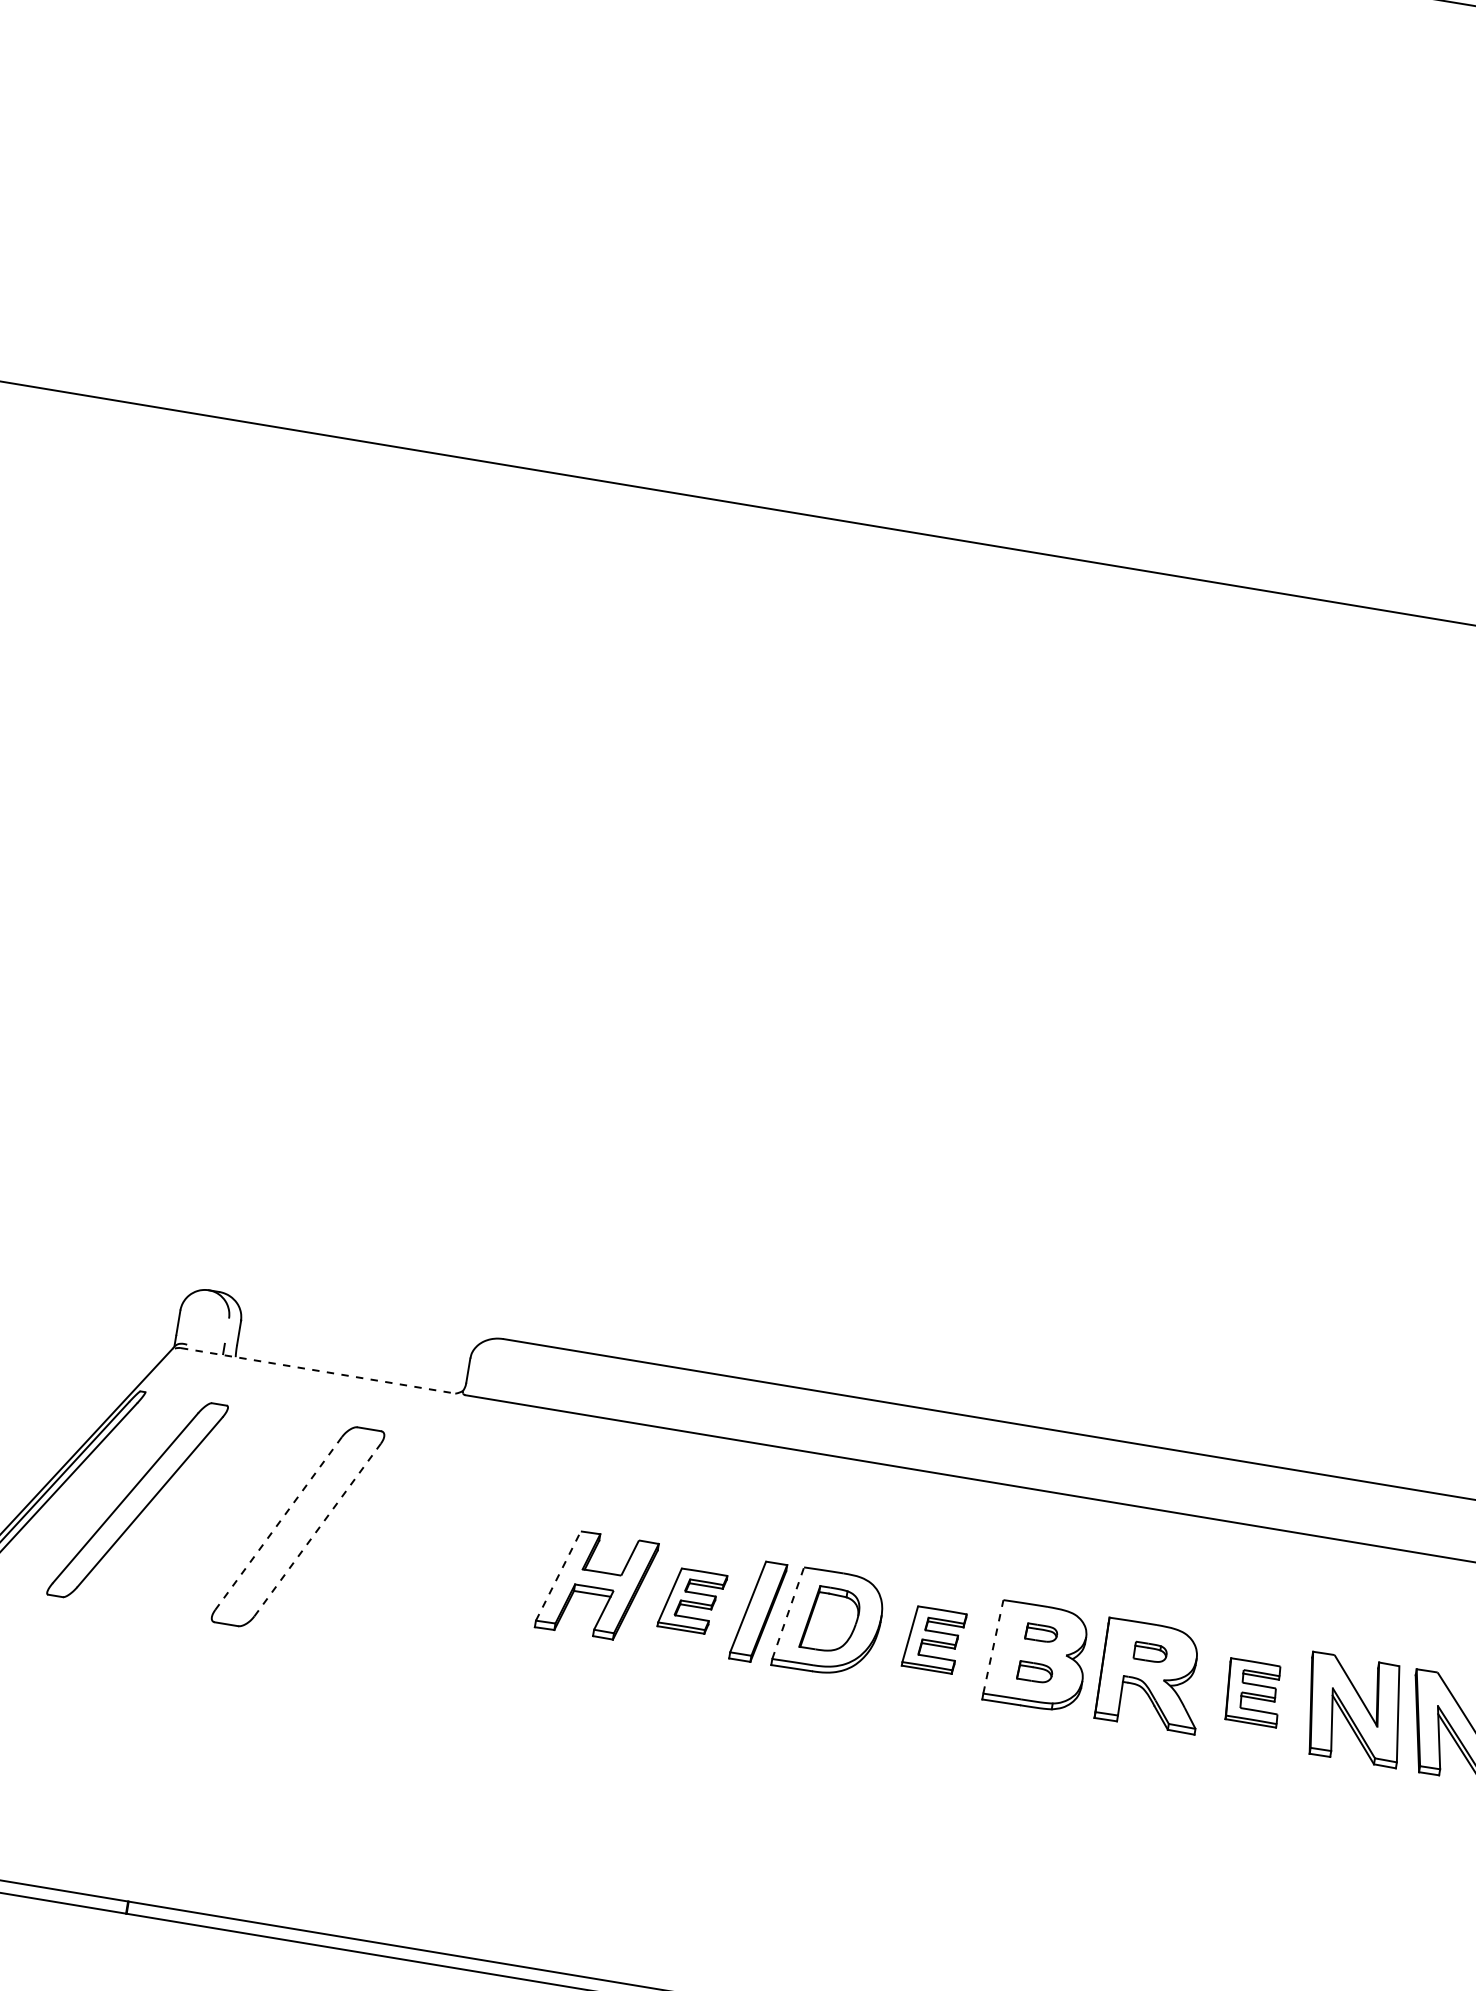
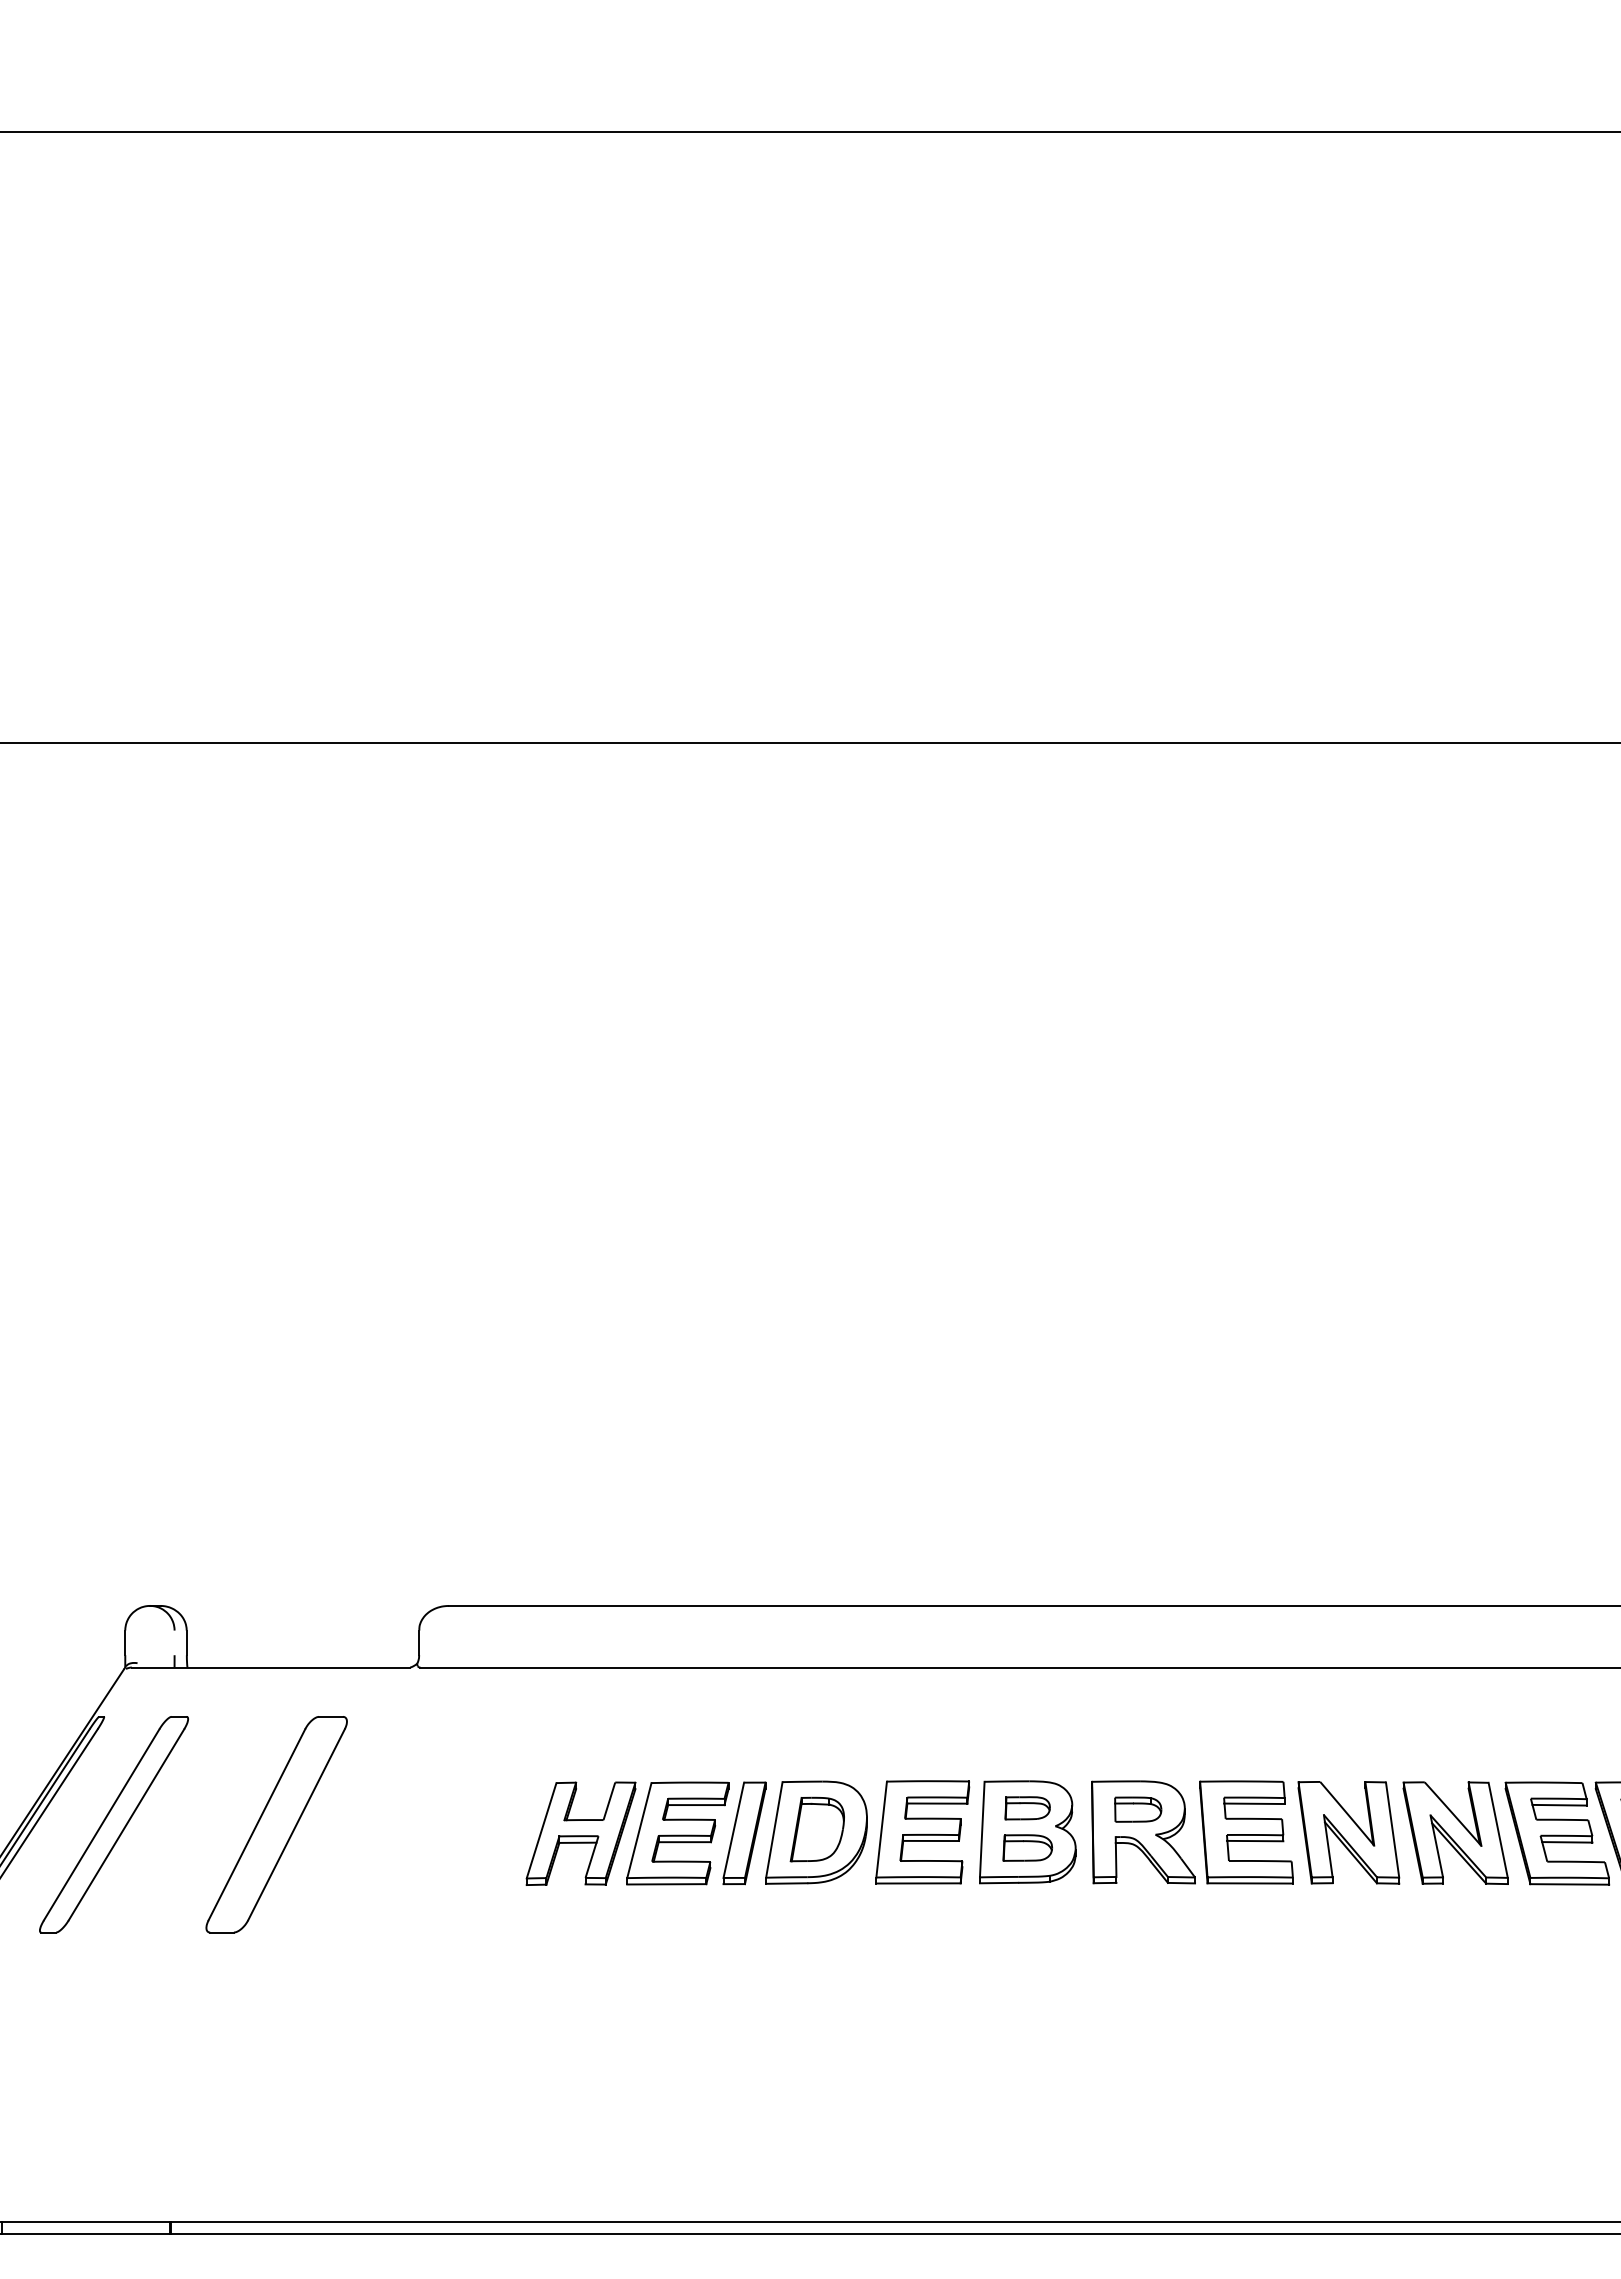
line: (318, 1370) -> (271, 1667), dashed -> solid
line: (278, 1524) -> (256, 1825), dashed -> solid
line: (317, 1529) -> (296, 1824), dashed -> solid
line: (558, 1575) -> (541, 1830), dashed -> solid
part: (692, 1600) -> (677, 1833), size x1.67
line: (788, 1612) -> (774, 1829), dashed -> solid
part: (1041, 1633) -> (1027, 1808), size x1.43
part: (933, 1639) -> (922, 1832), size x1.67
line: (993, 1646) -> (982, 1829), dashed -> solid
part: (1150, 1652) -> (1138, 1809), size x1.43
part: (1035, 1671) -> (1027, 1847), size x1.43
part: (1253, 1692) -> (1246, 1832), size x1.67

